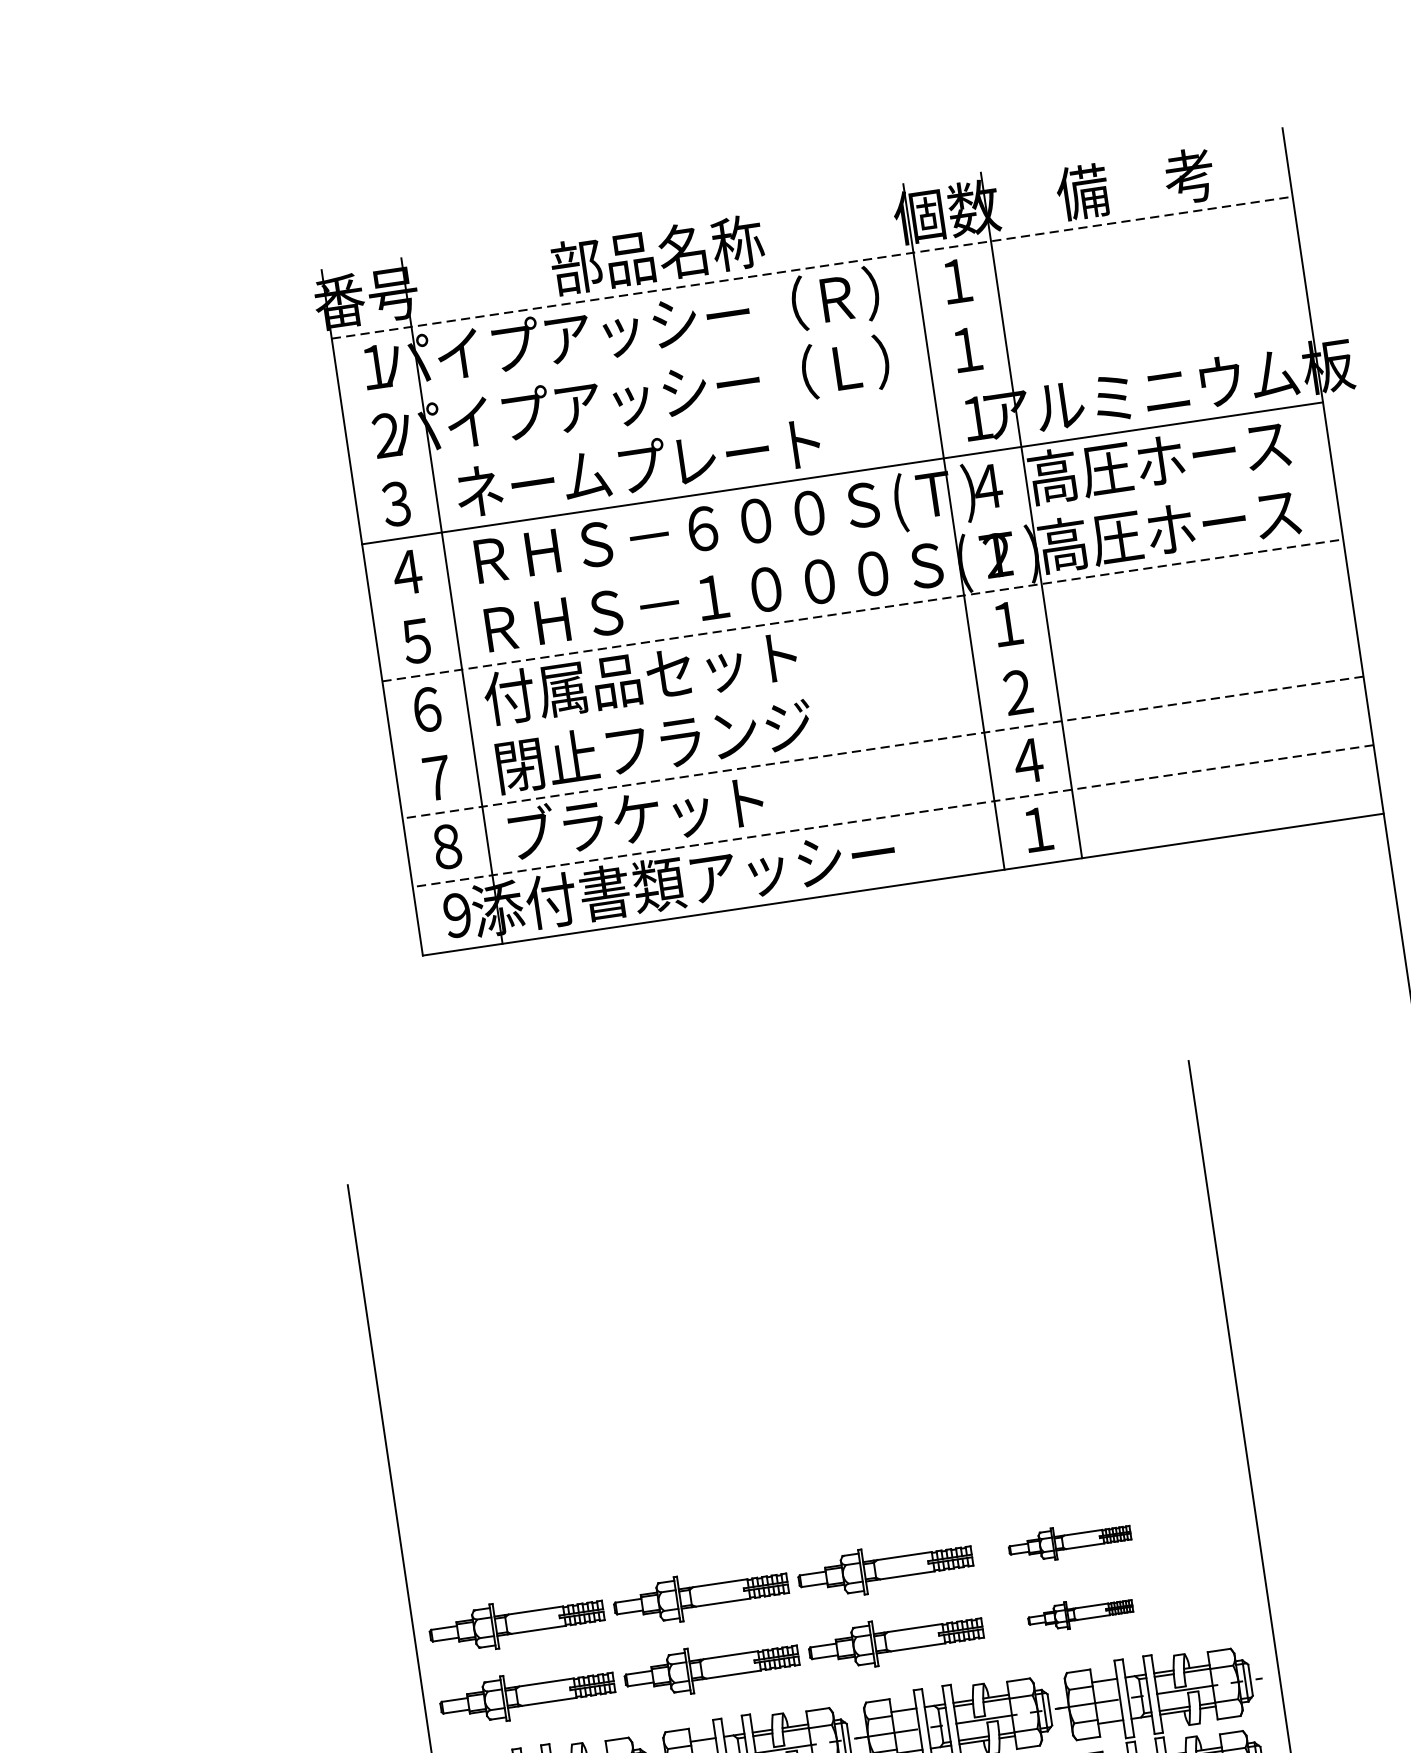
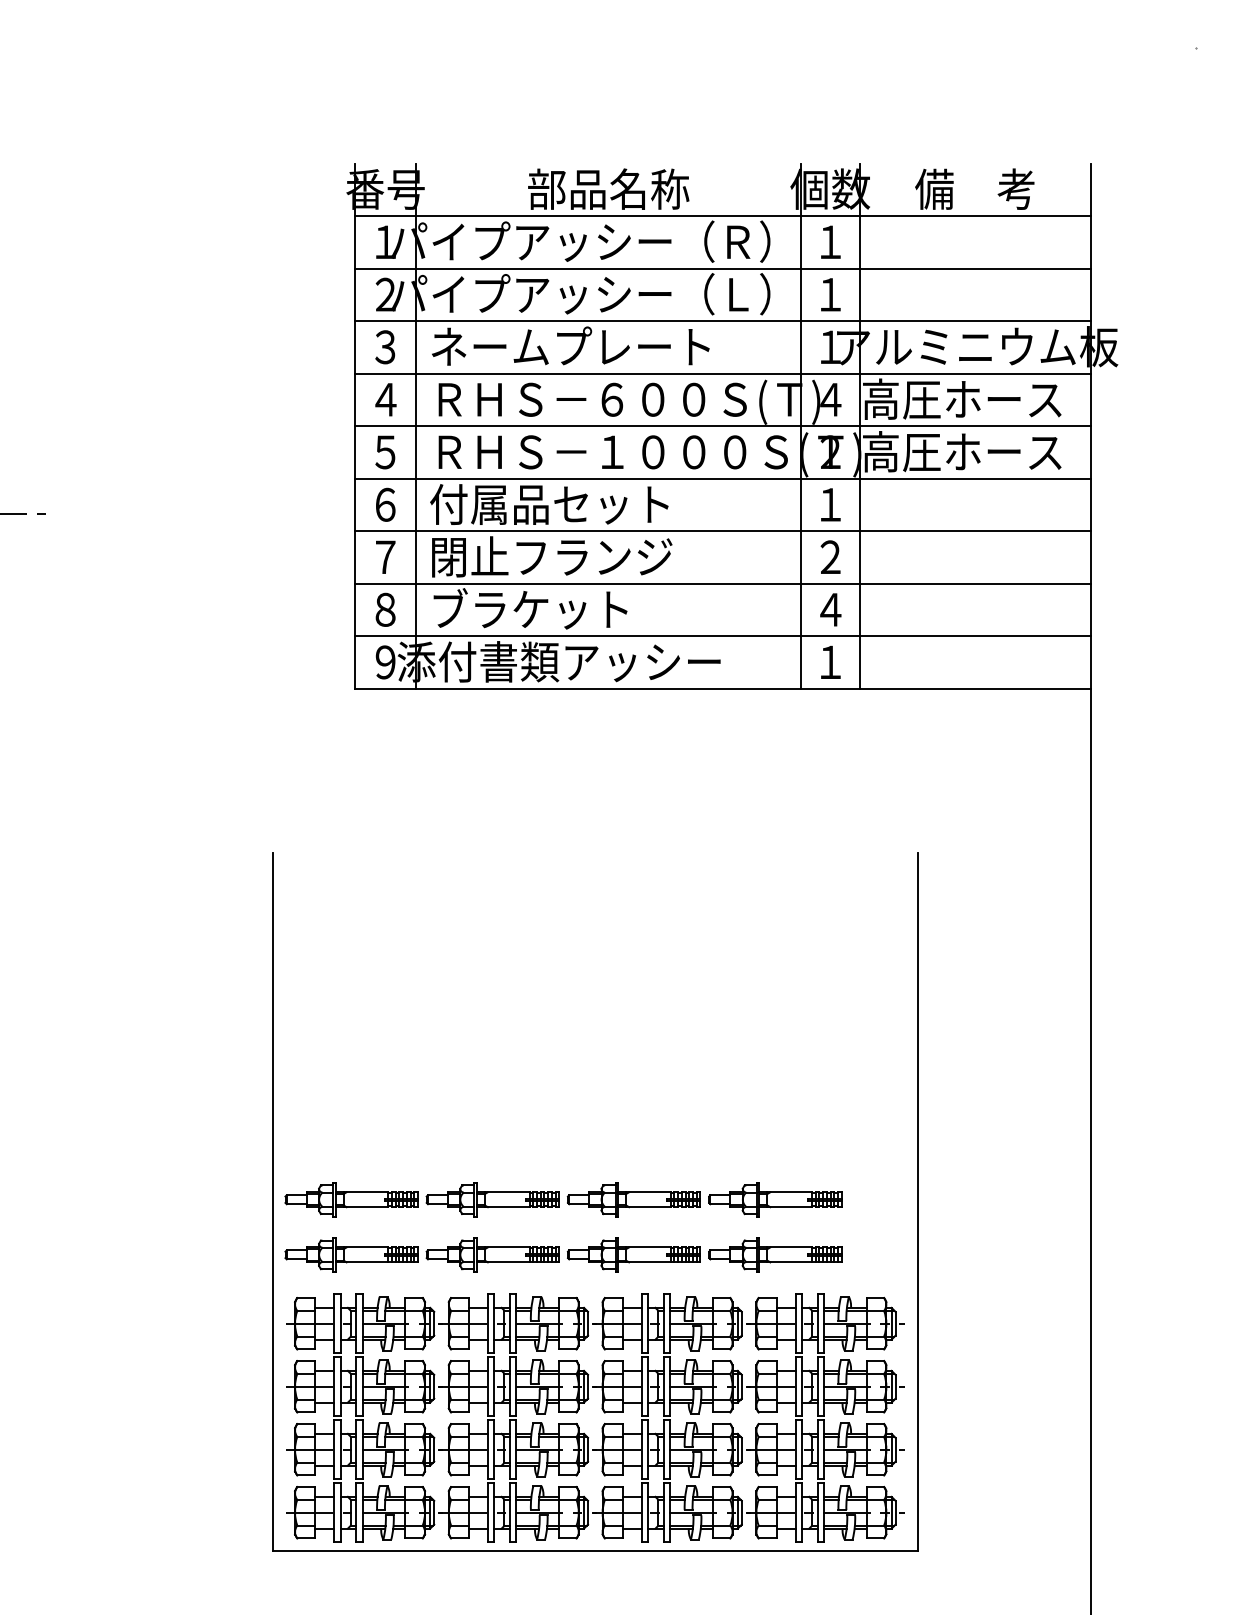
line: (812, 268) -> (723, 216), dashed -> solid
line: (822, 336) -> (723, 268), added
line: (832, 405) -> (723, 321), added
line: (853, 542) -> (723, 426), added
line: (863, 610) -> (723, 478), dashed -> solid
line: (873, 679) -> (723, 531), added
line: (882, 747) -> (722, 583), dashed -> solid
line: (892, 816) -> (722, 636), dashed -> solid
part: (1069, 1541) -> (775, 1199), size x1.43
part: (1080, 1612) -> (775, 1254), size x1.67

